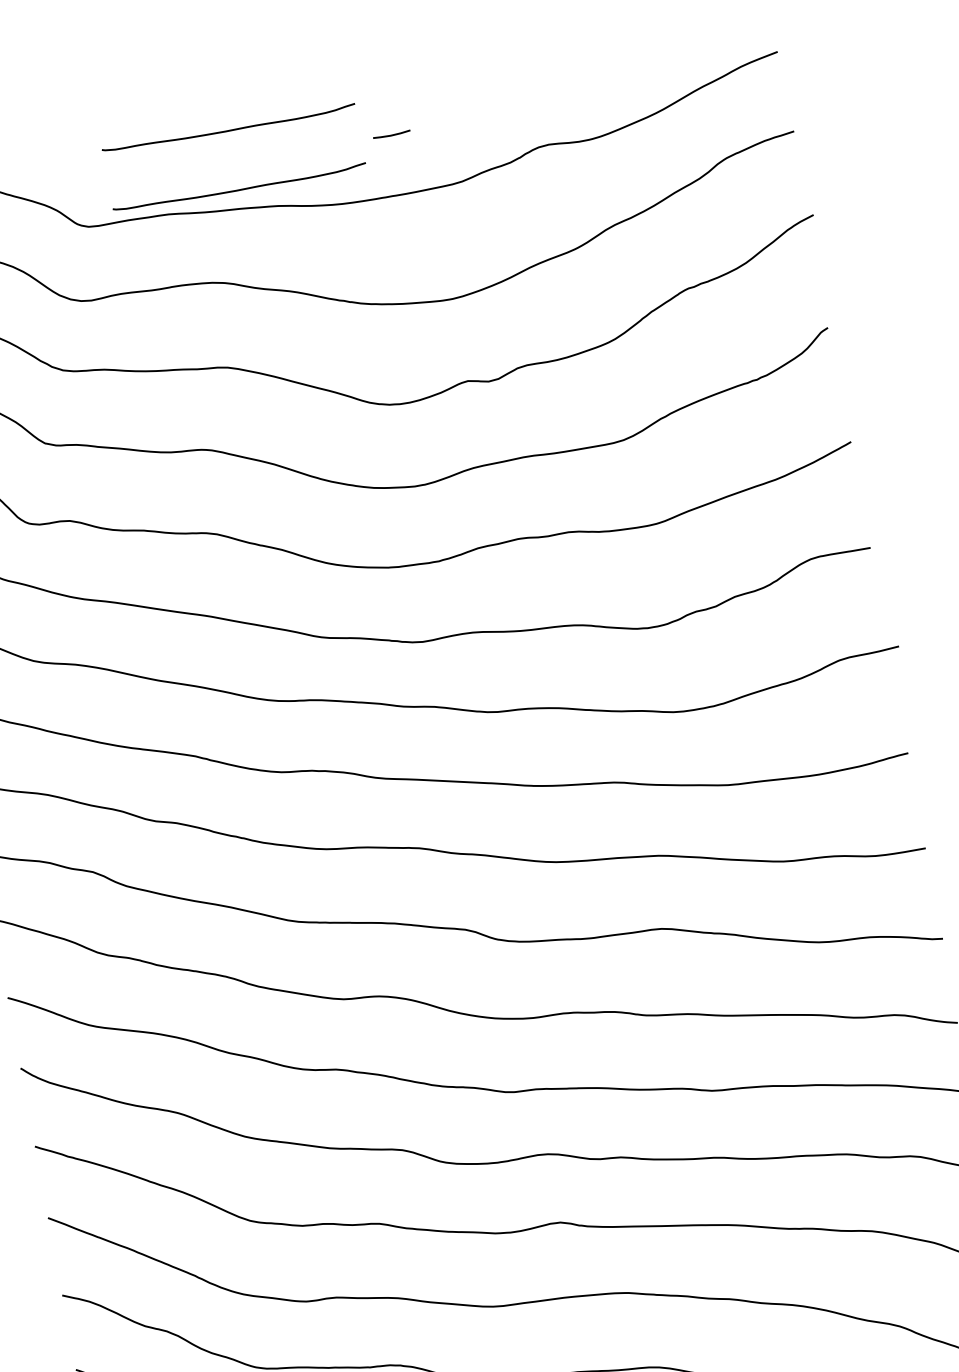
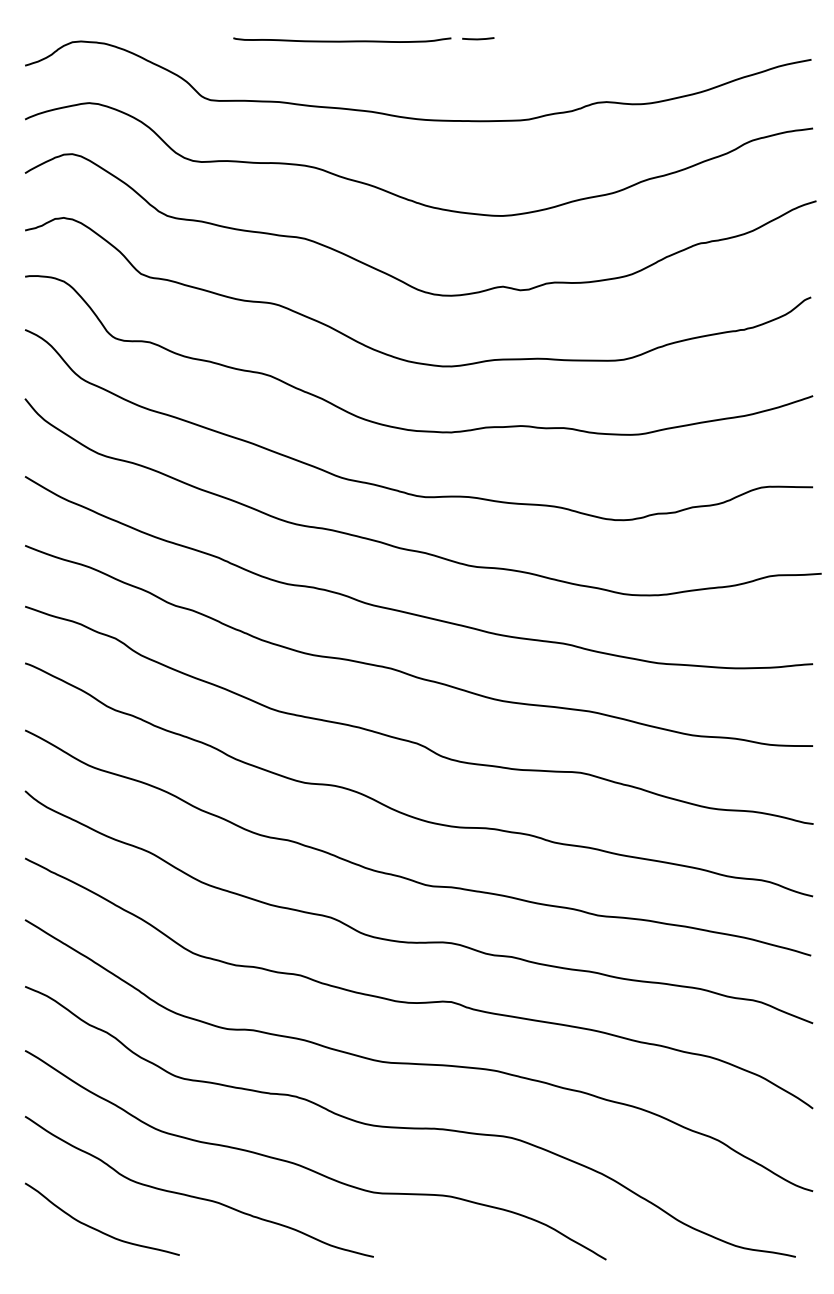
line: (392, 134) -> (478, 38), moved
curve: (239, 188) -> (342, 91), removed

